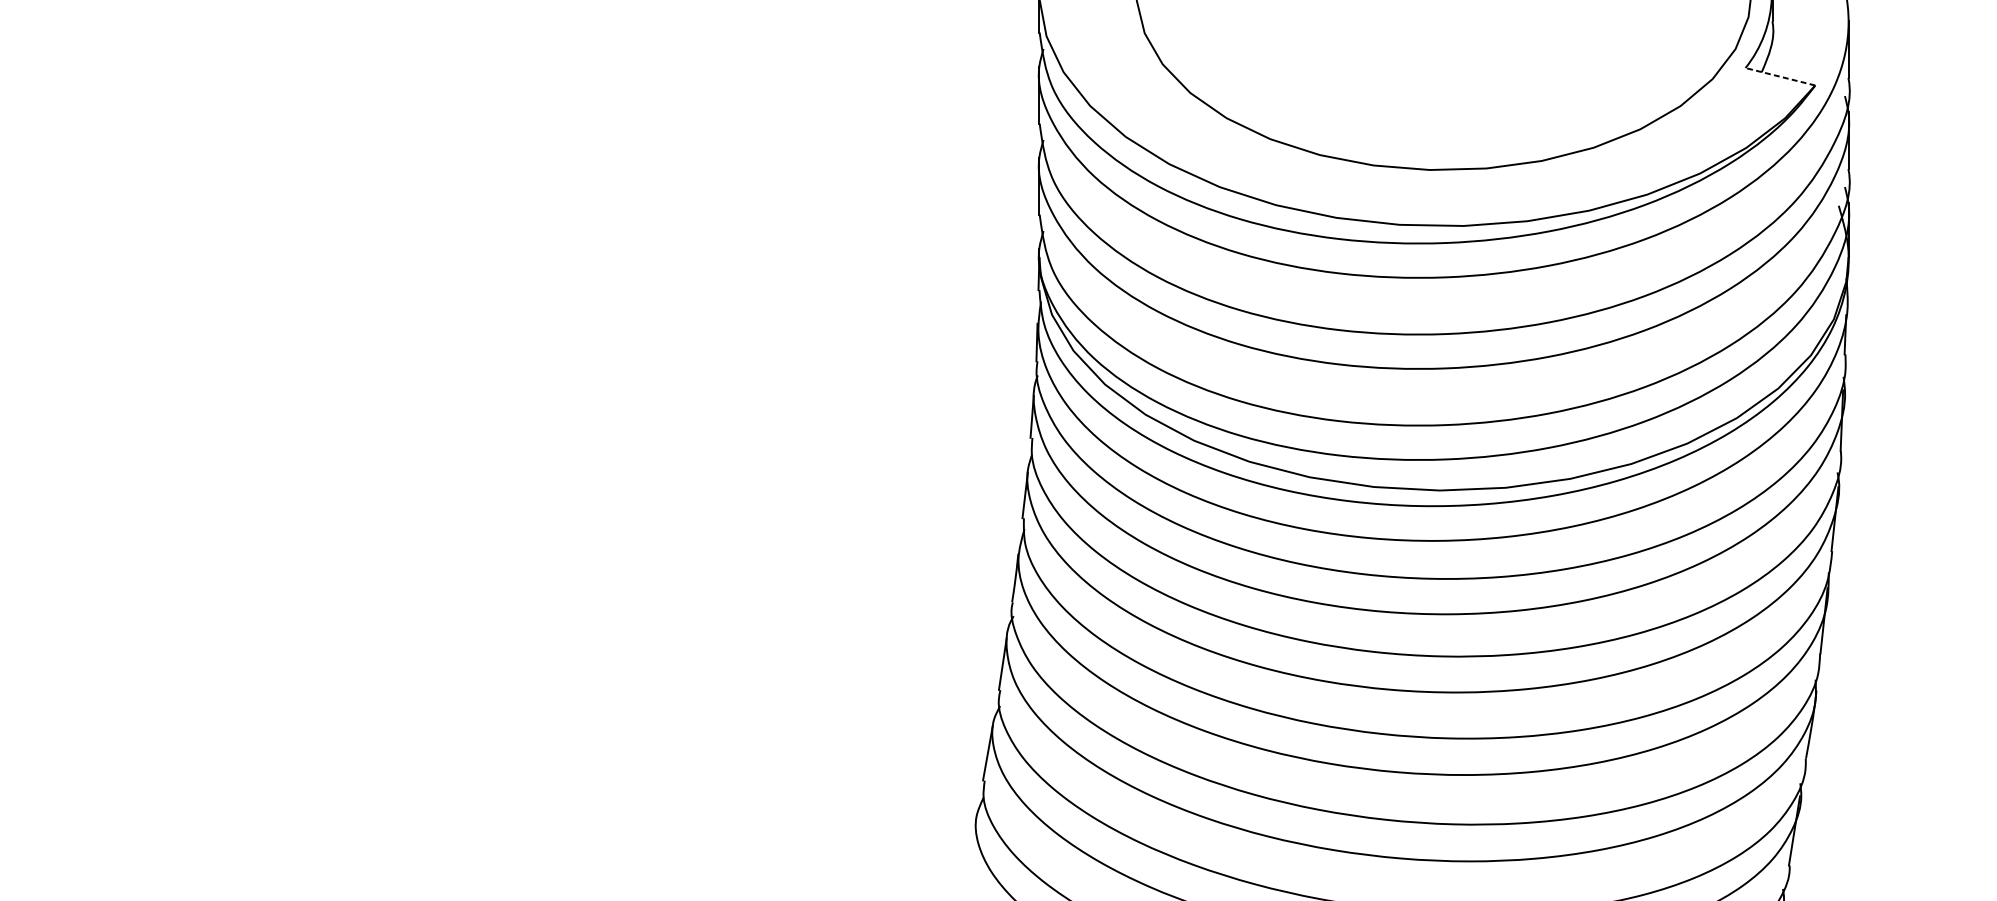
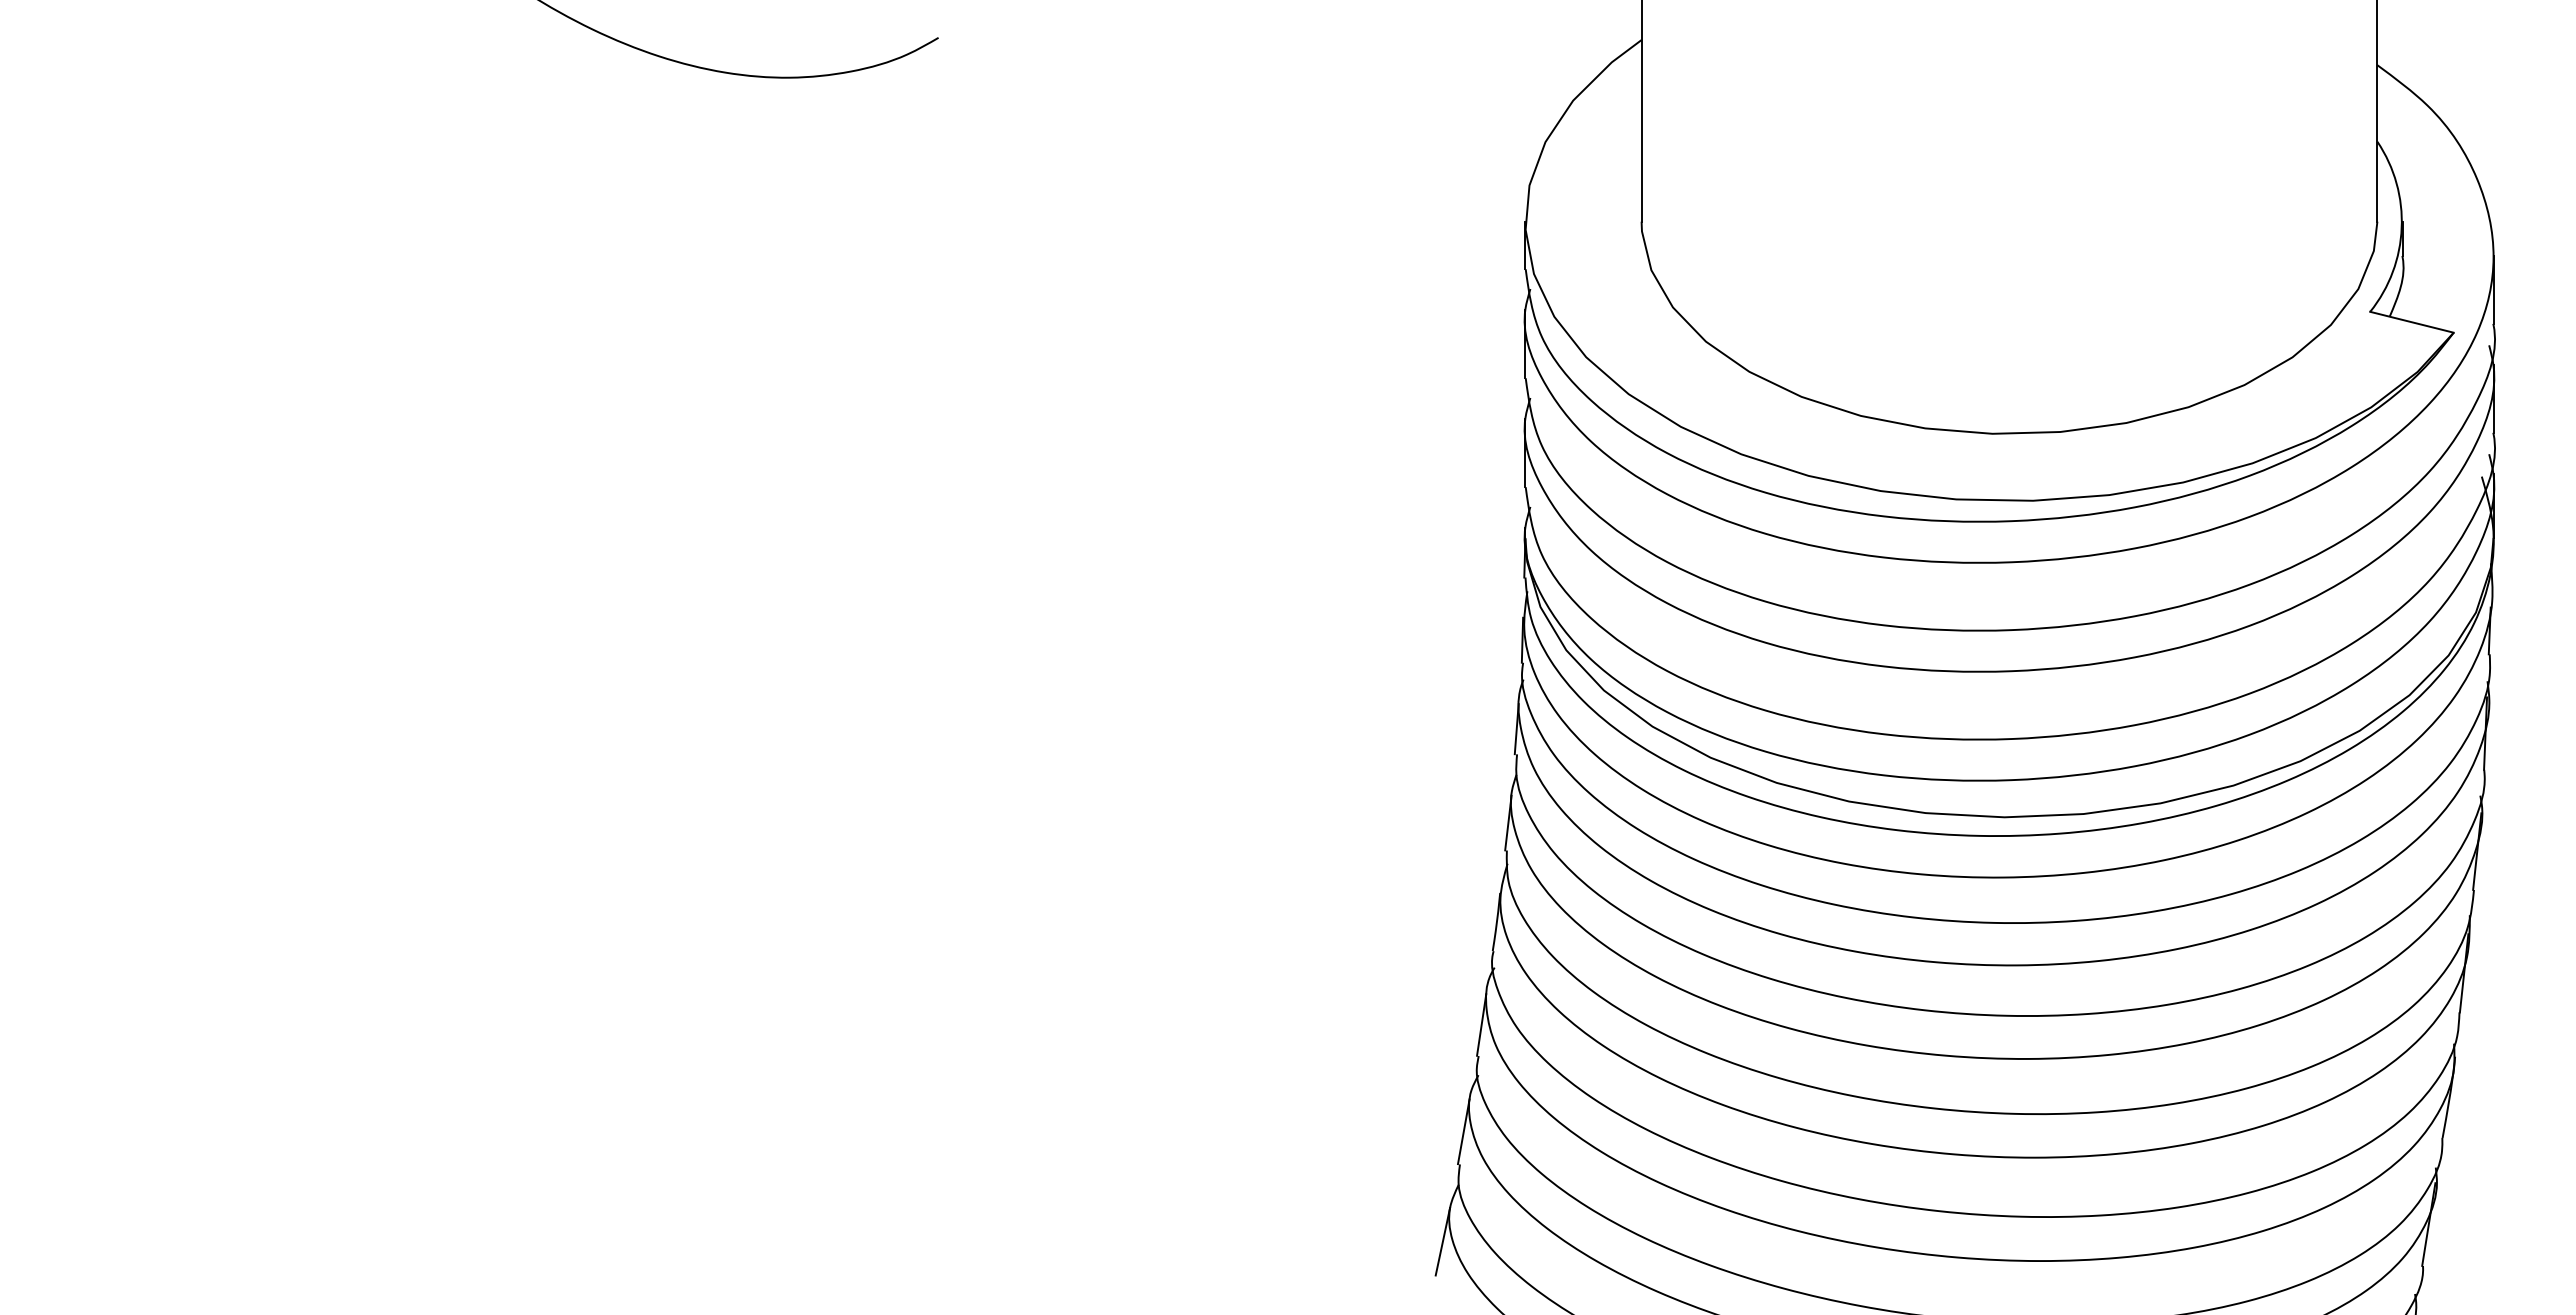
line: (1780, 76) -> (2411, 322), dashed -> solid
line: (970, 845) -> (1442, 1241), added

